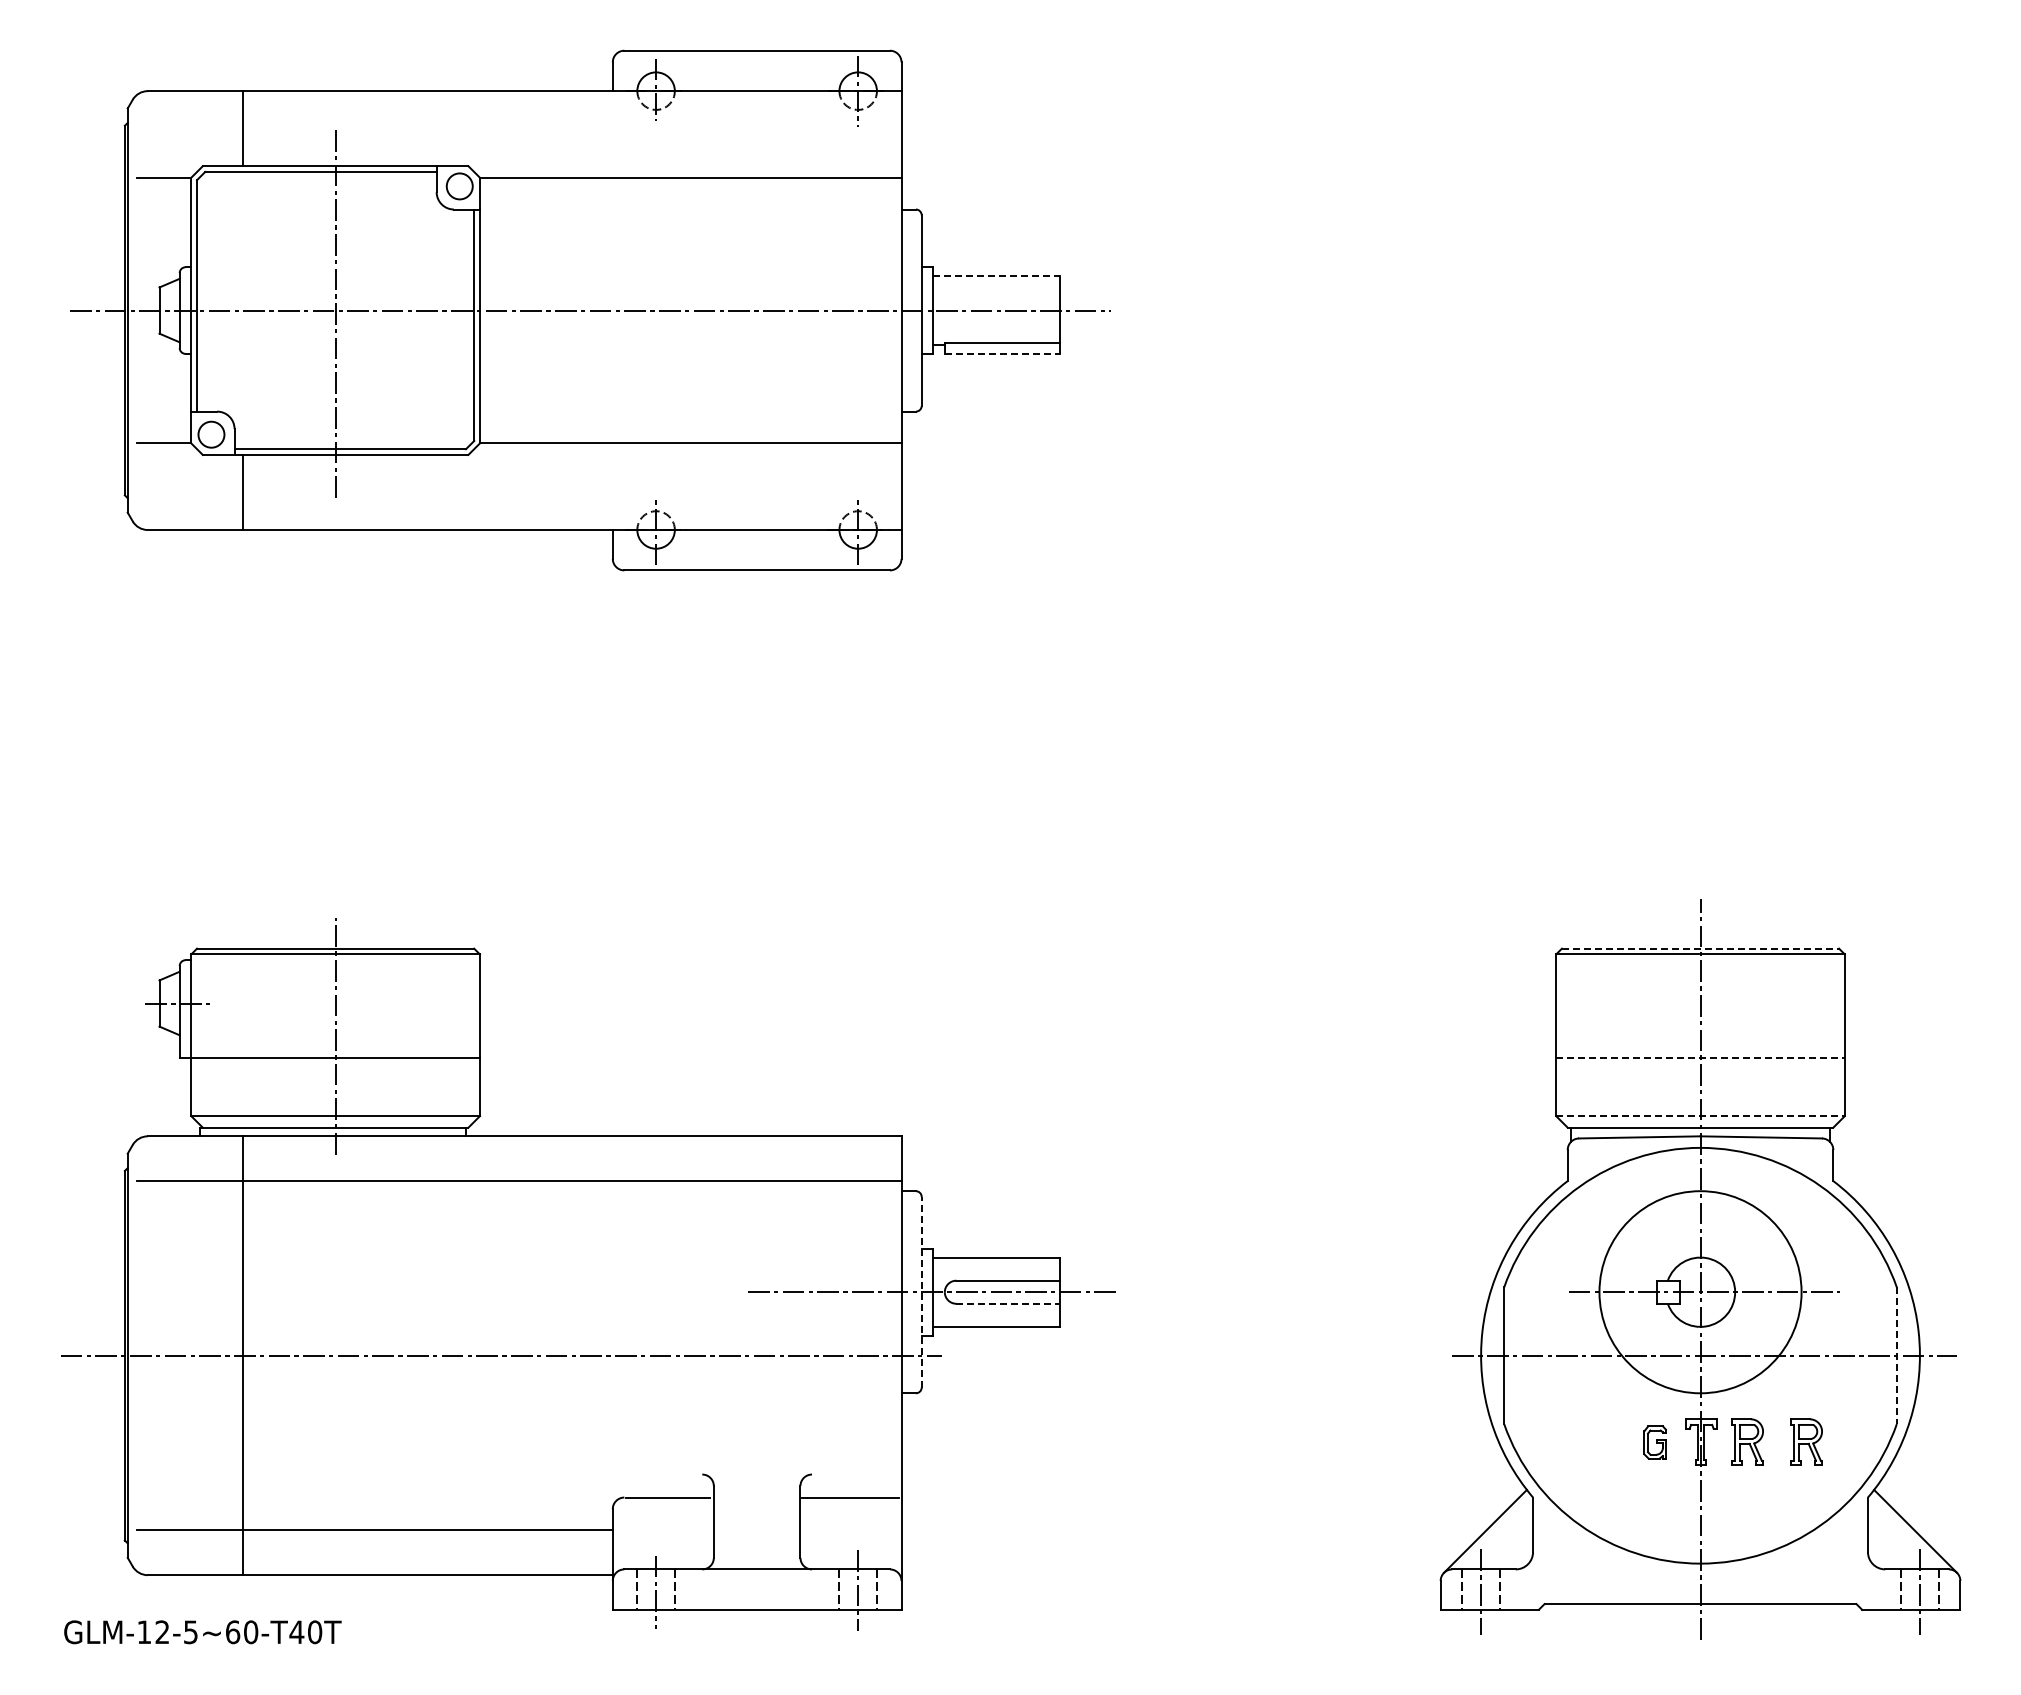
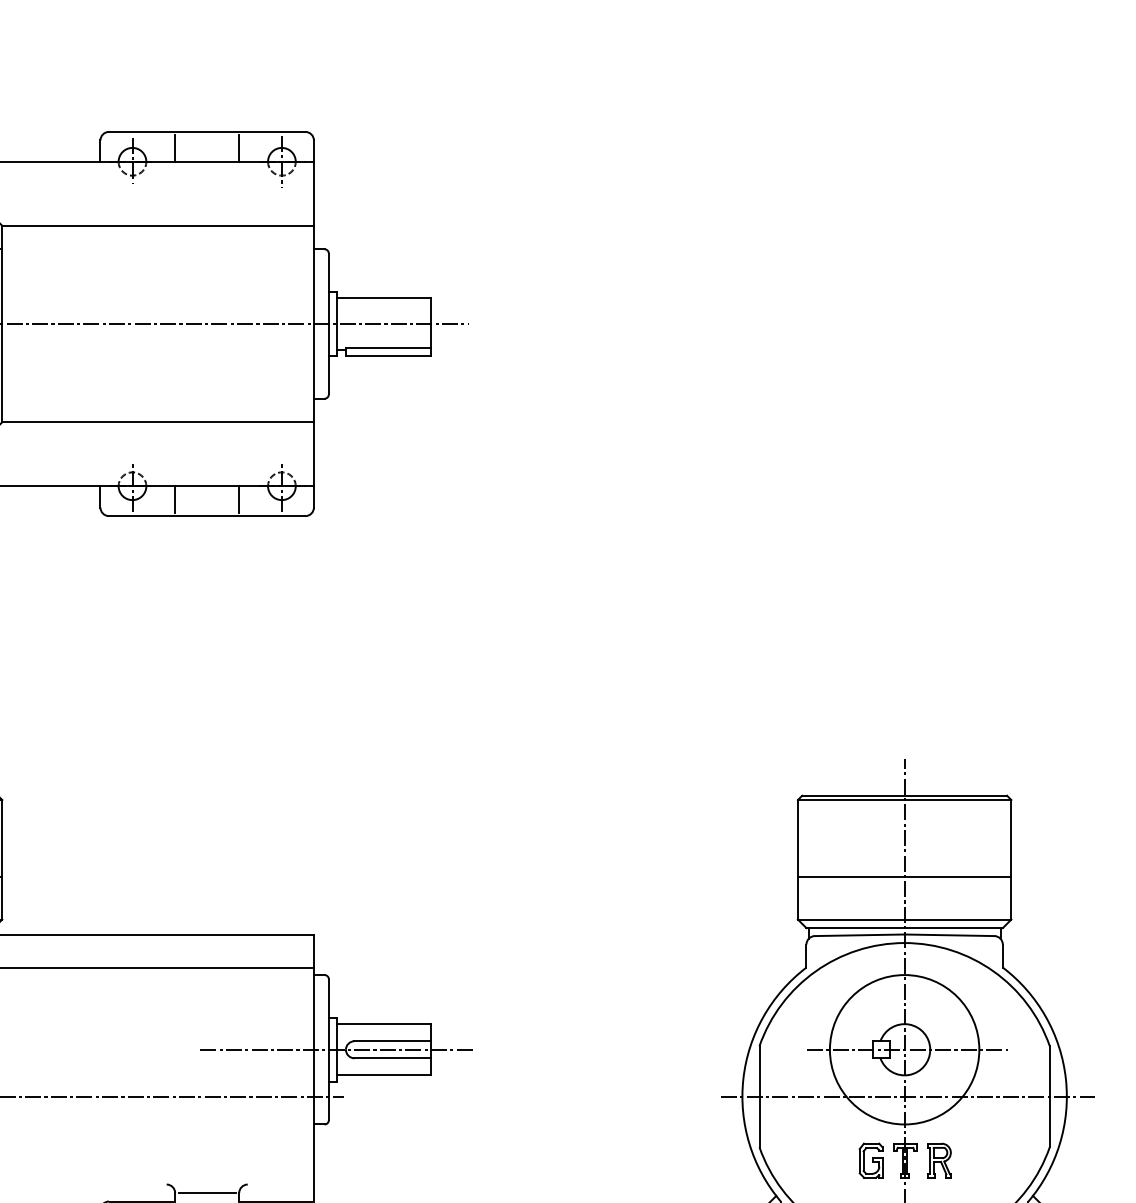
line: (713, 72) -> (174, 148), added
line: (800, 72) -> (239, 148), added
line: (996, 275) -> (384, 298), dashed -> solid
line: (1002, 353) -> (388, 355), dashed -> solid
line: (713, 548) -> (174, 499), added
line: (800, 548) -> (239, 499), added
line: (1700, 948) -> (904, 795), dashed -> solid
line: (1701, 1058) -> (905, 876), dashed -> solid
line: (1701, 1116) -> (905, 919), dashed -> solid
line: (921, 1291) -> (328, 1049), dashed -> solid
line: (1008, 1303) -> (393, 1058), dashed -> solid
line: (1896, 1356) -> (1049, 1097), dashed -> solid
part: (1806, 1441) -> (982, 1160), removed
part: (1654, 1442) -> (870, 1160), size x1.43
line: (757, 1486) -> (207, 1193), added

